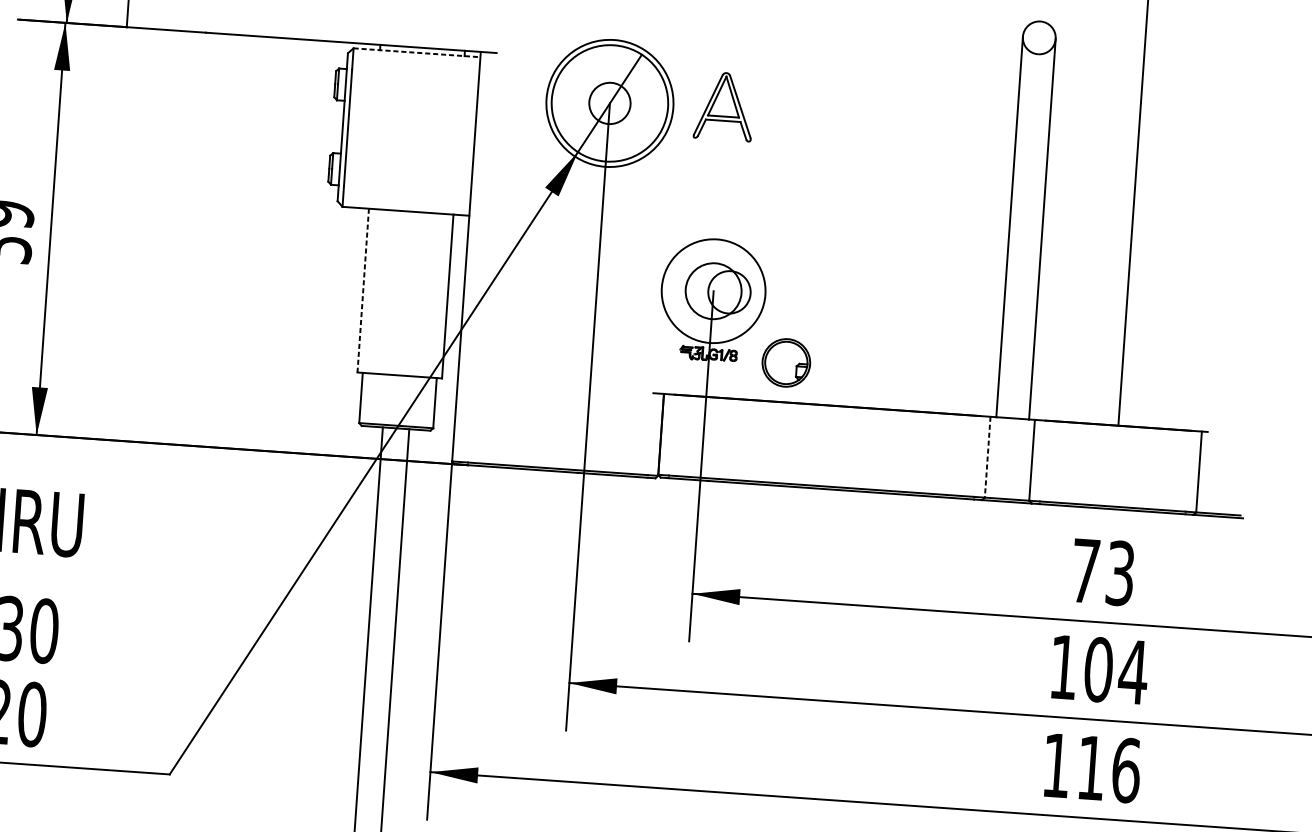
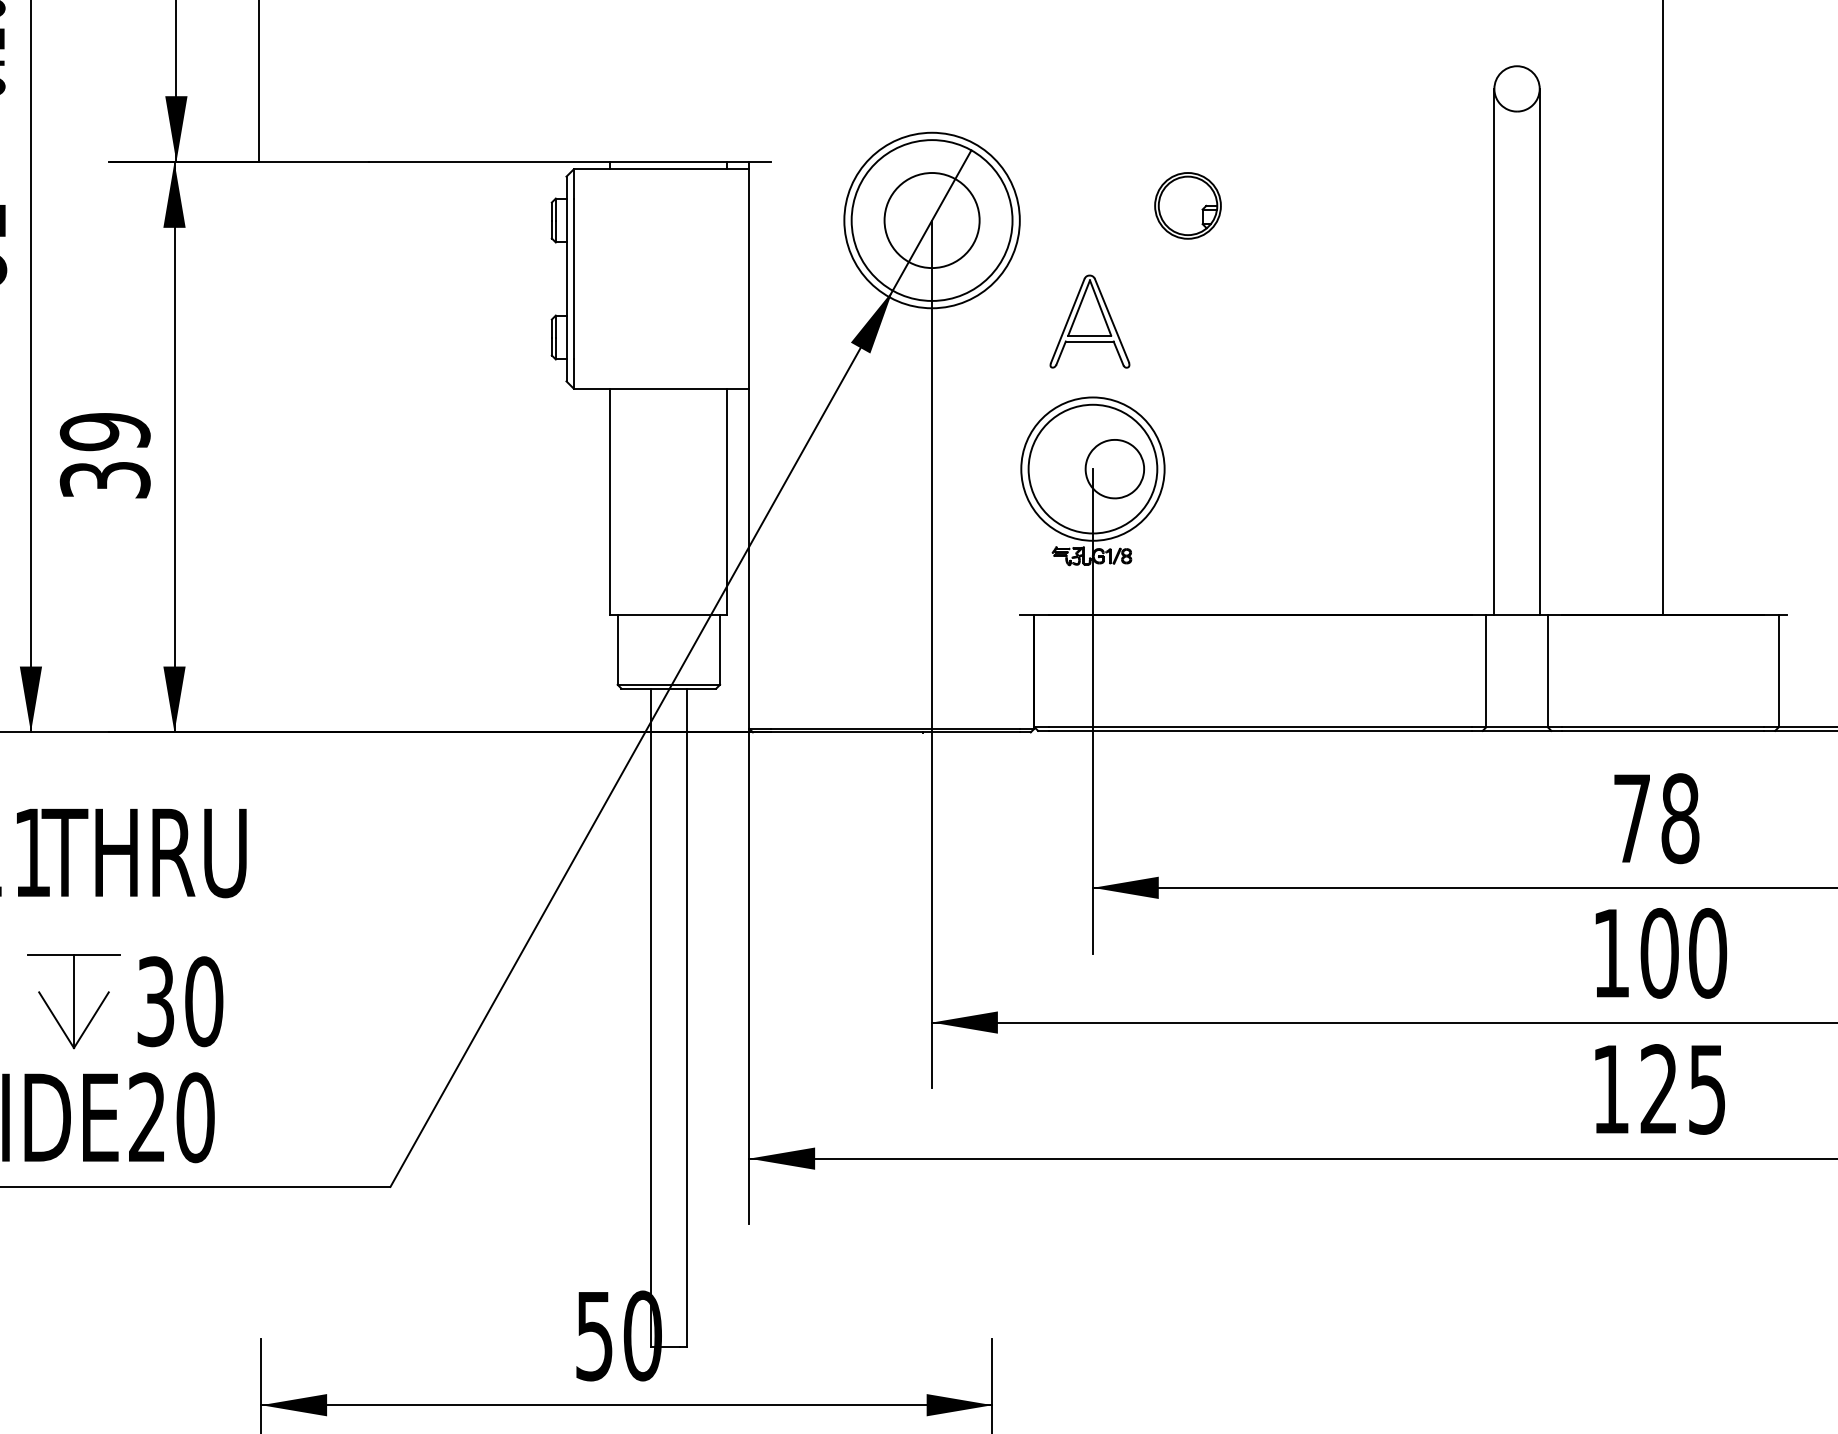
line: (416, 52) -> (661, 169), dashed -> solid
circle: (609, 103) -> (931, 220), size x1.67
part: (724, 106) -> (1089, 321), moved
line: (363, 290) -> (610, 502), dashed -> solid
circle: (713, 290) -> (1092, 468), size x1.67
part: (786, 362) -> (1187, 205), moved
line: (987, 457) -> (1486, 671), dashed -> solid
text: (1120, 573) -> (1680, 818), 73 -> 78
text: (1133, 672) -> (1707, 953), 104 -> 100
text: (1109, 769) -> (1683, 1089), 116 -> 125

